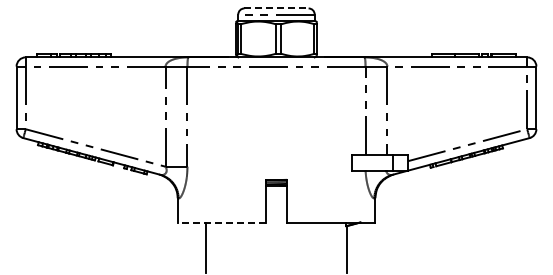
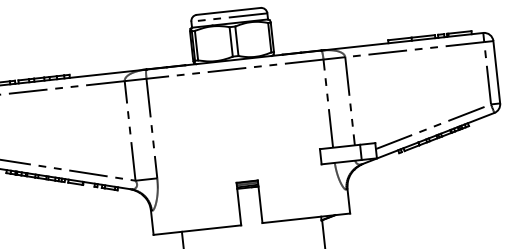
line: (276, 8) -> (228, 11), dashed -> solid
line: (221, 222) -> (197, 230), dashed -> solid

